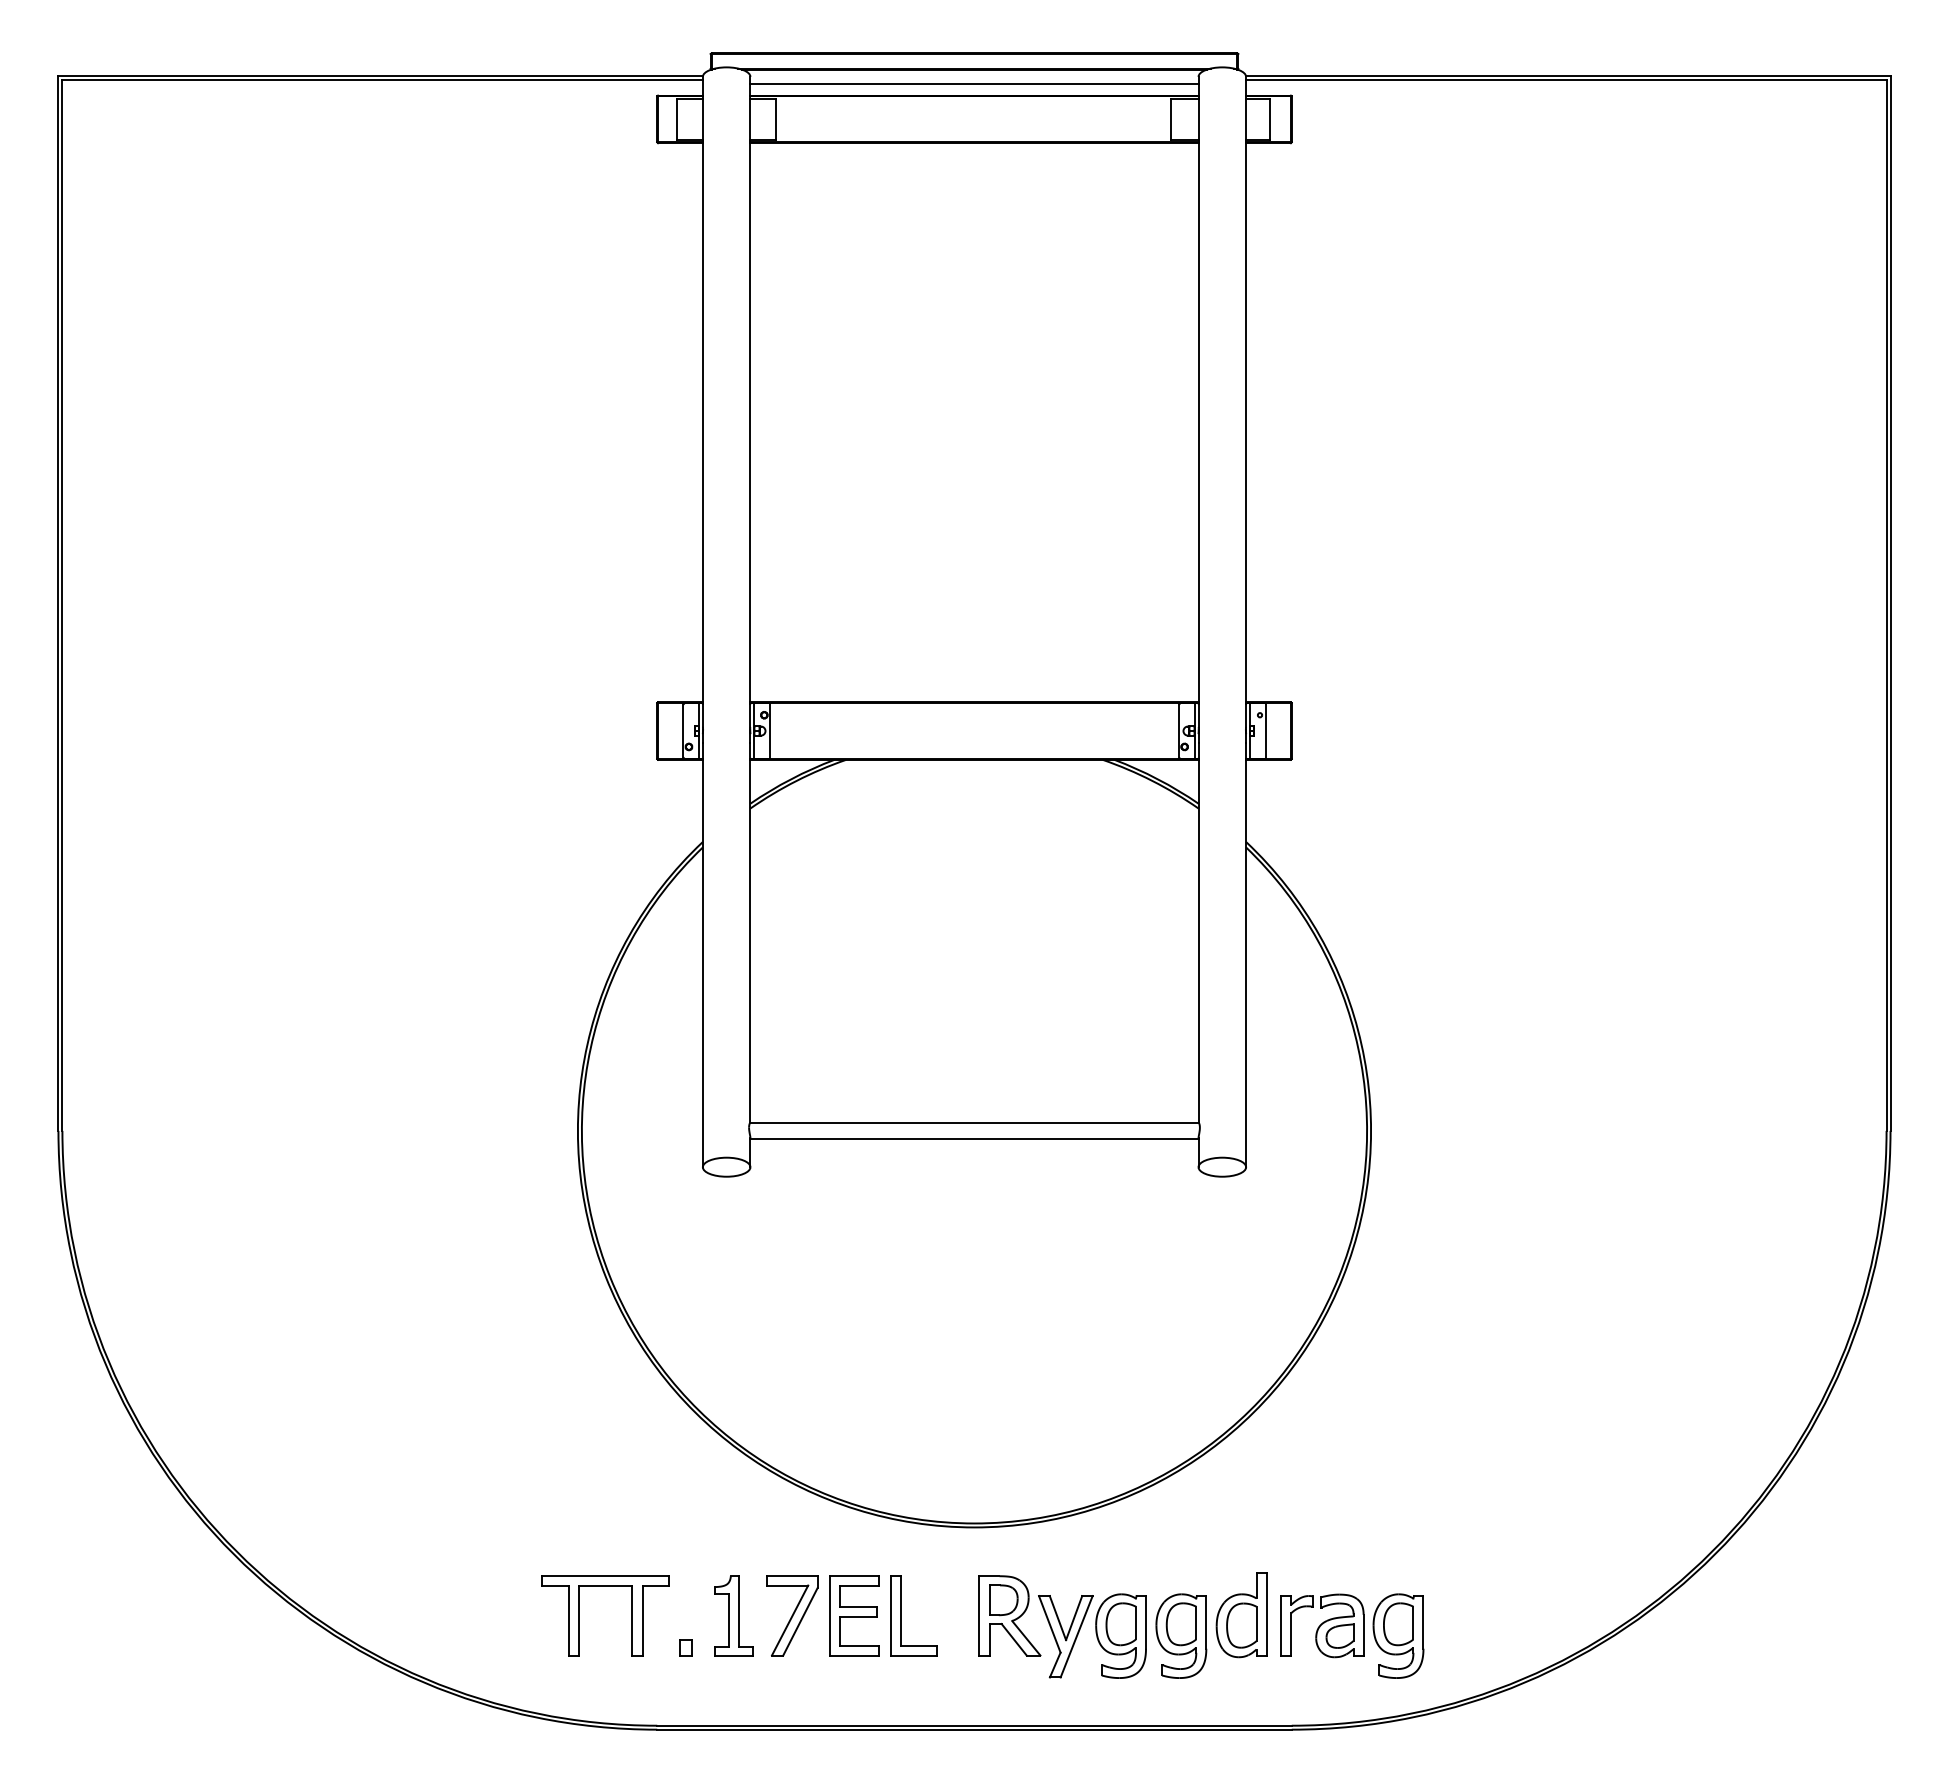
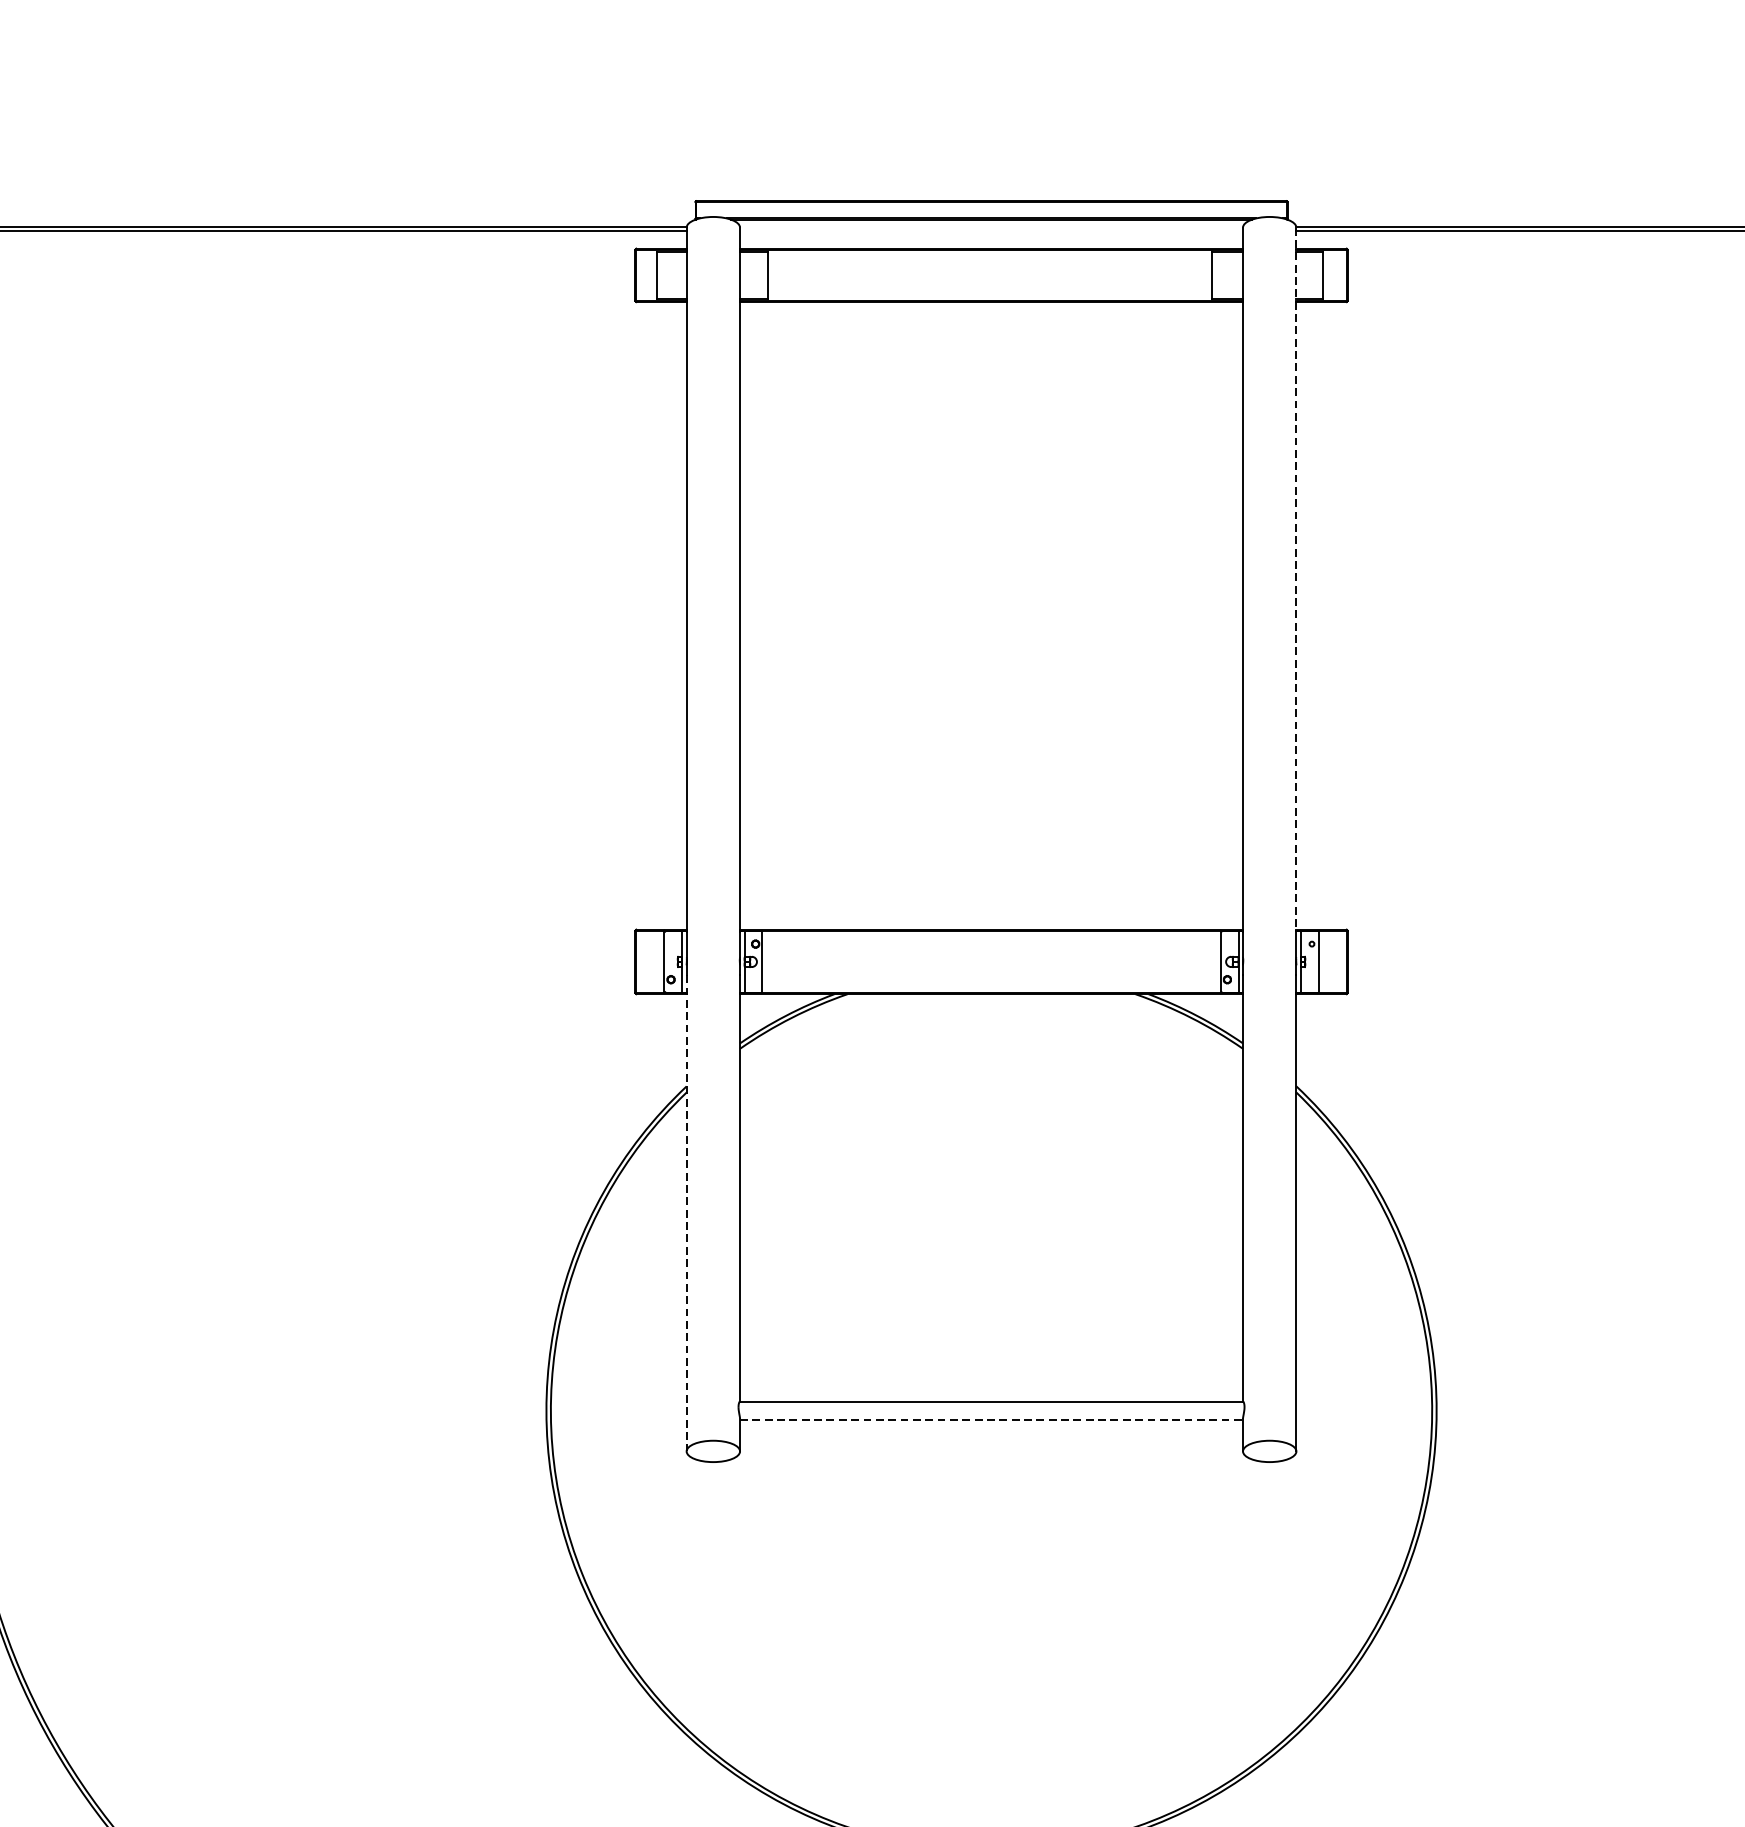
line: (974, 84) -> (991, 236), removed
line: (1246, 390) -> (1296, 579), solid -> dashed
line: (702, 955) -> (686, 1213), solid -> dashed
line: (974, 1138) -> (991, 1419), solid -> dashed

